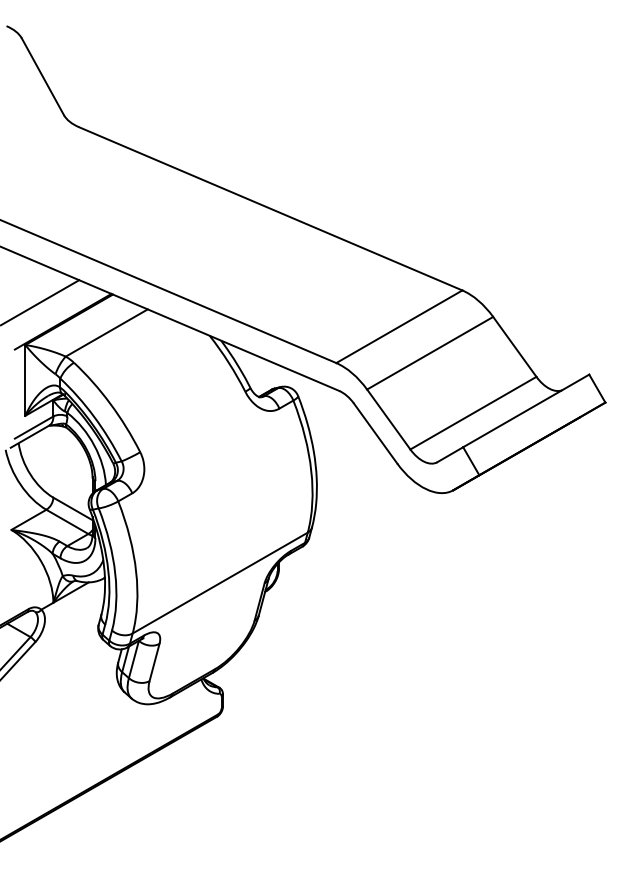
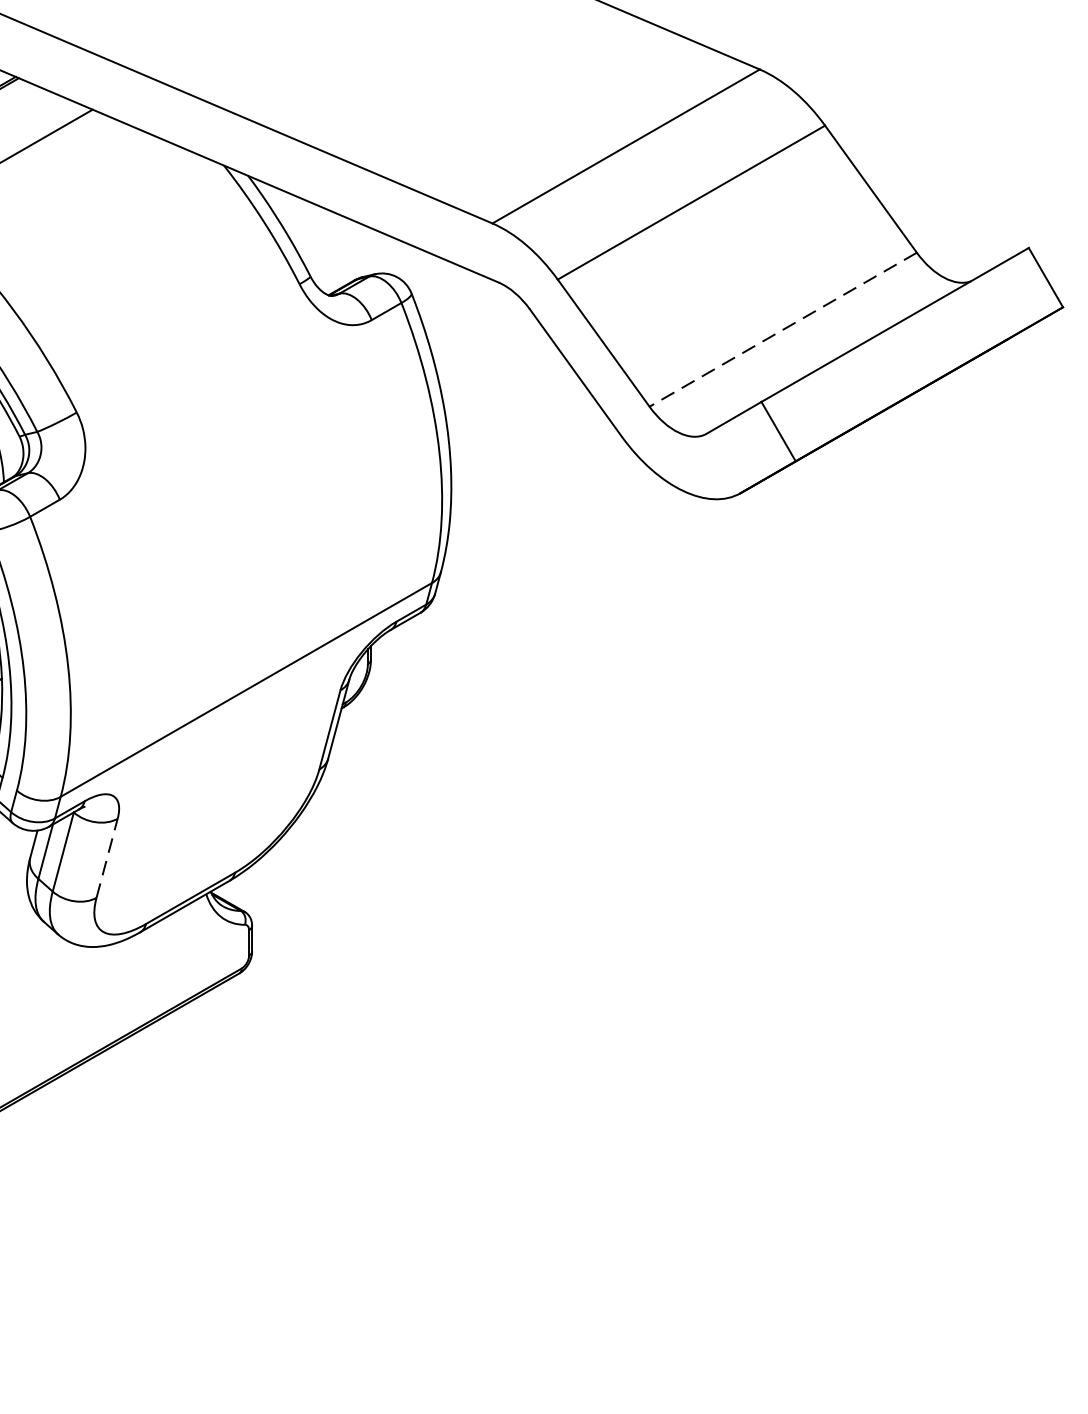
line: (473, 413) -> (783, 330), solid -> dashed
line: (154, 661) -> (106, 856), solid -> dashed

